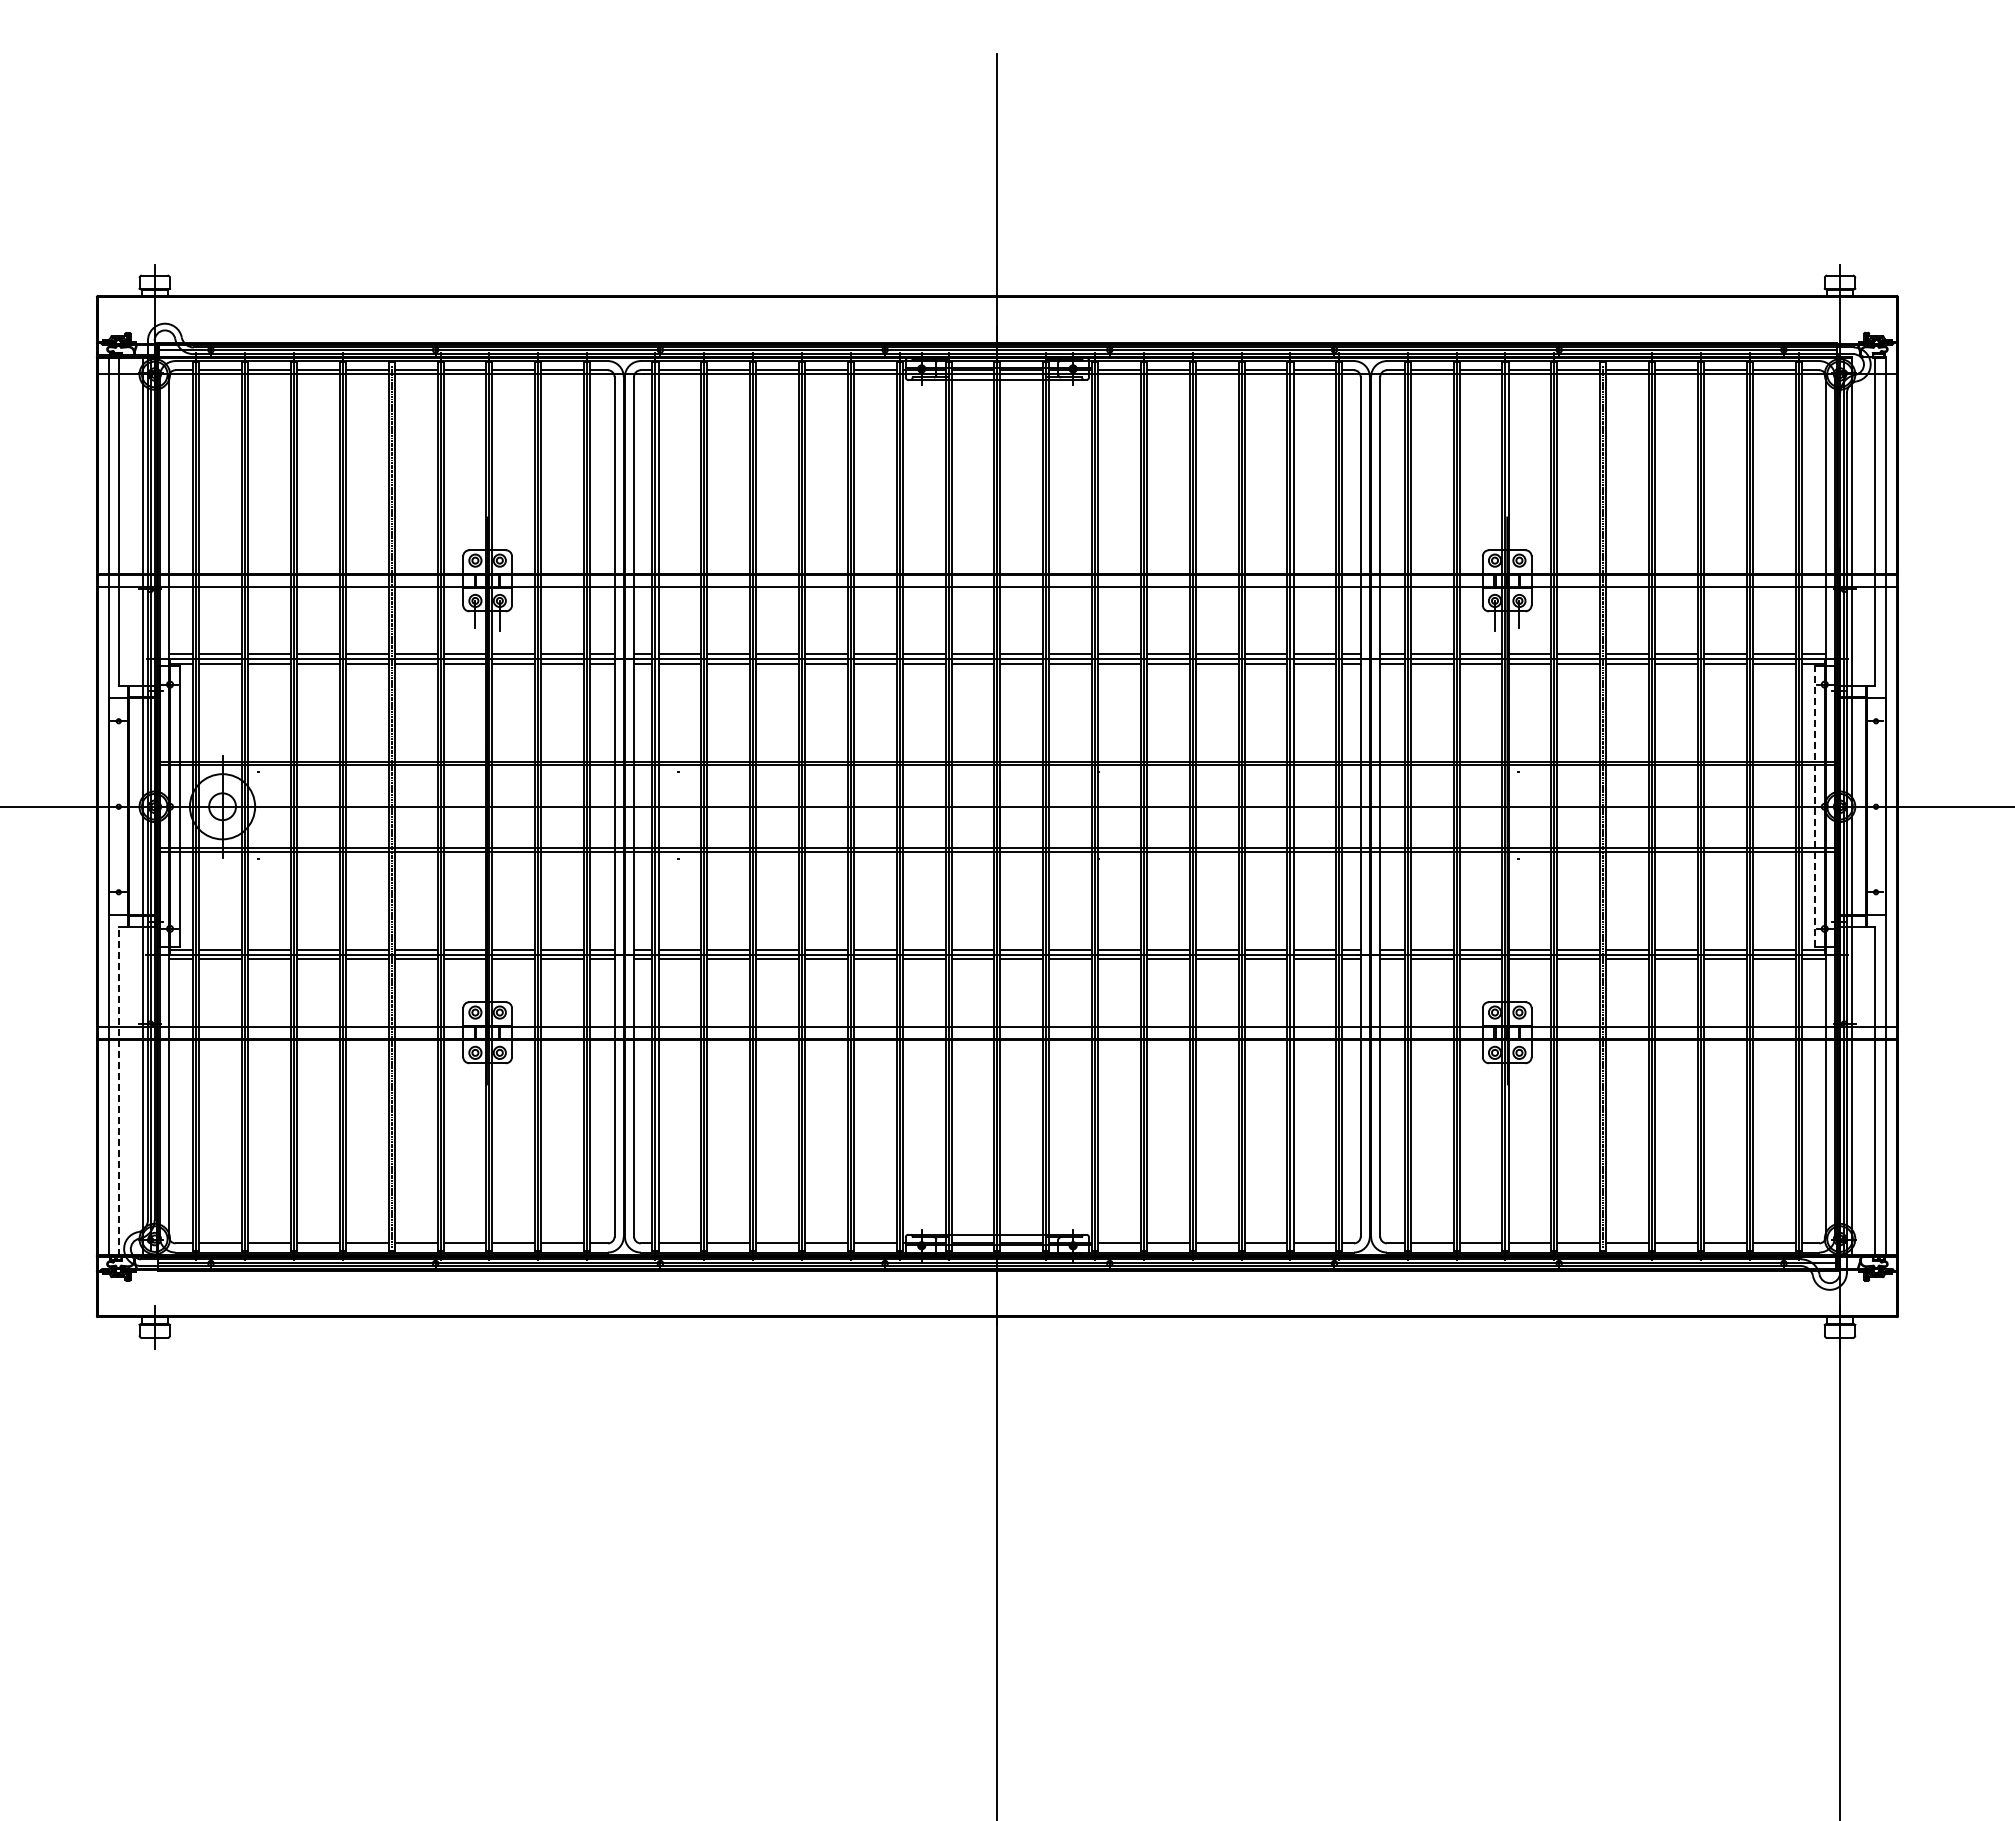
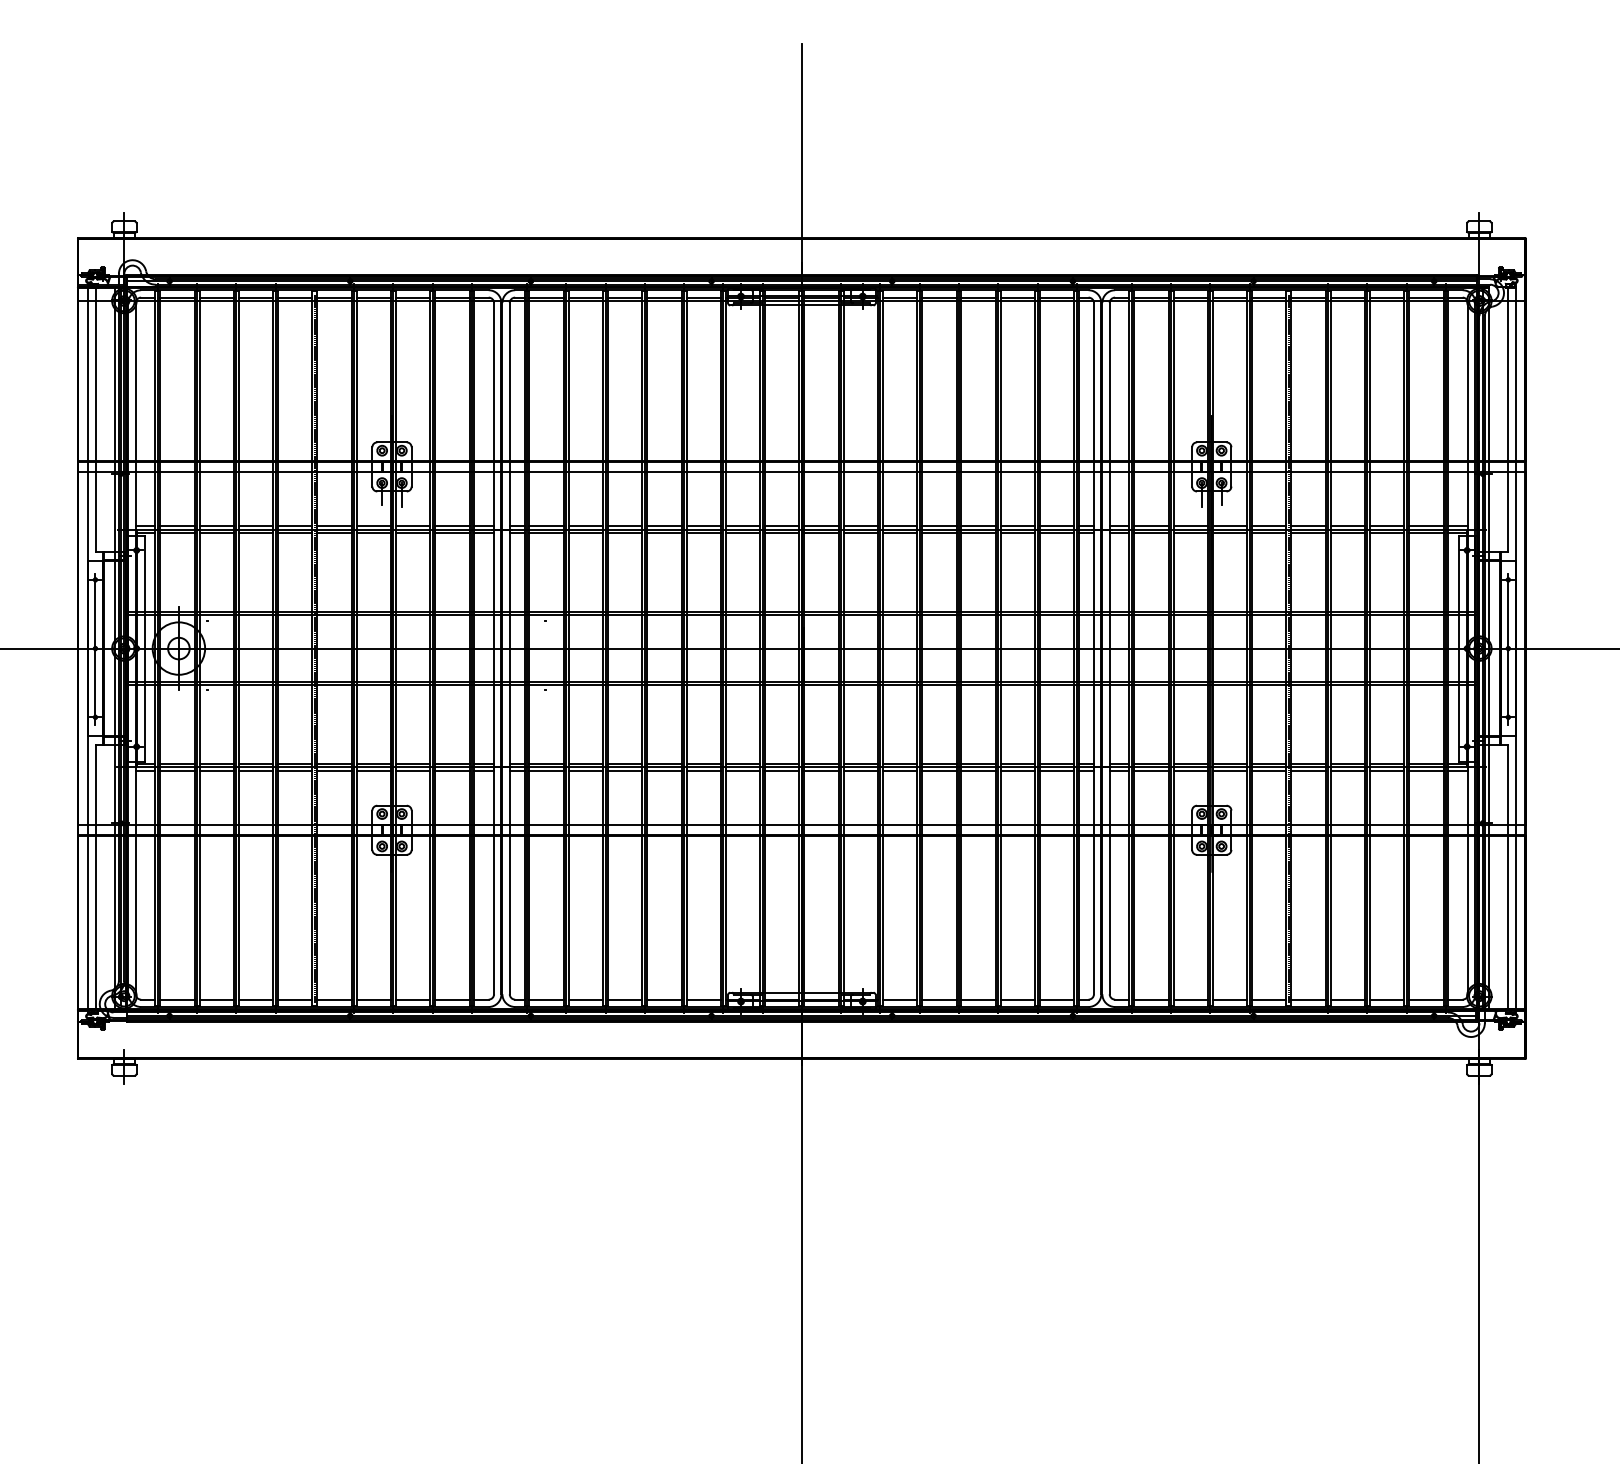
line: (1815, 806) -> (1459, 648), dashed -> solid
line: (118, 807) -> (95, 649), added
line: (1876, 807) -> (1508, 649), added
line: (119, 1091) -> (96, 877), dashed -> solid

